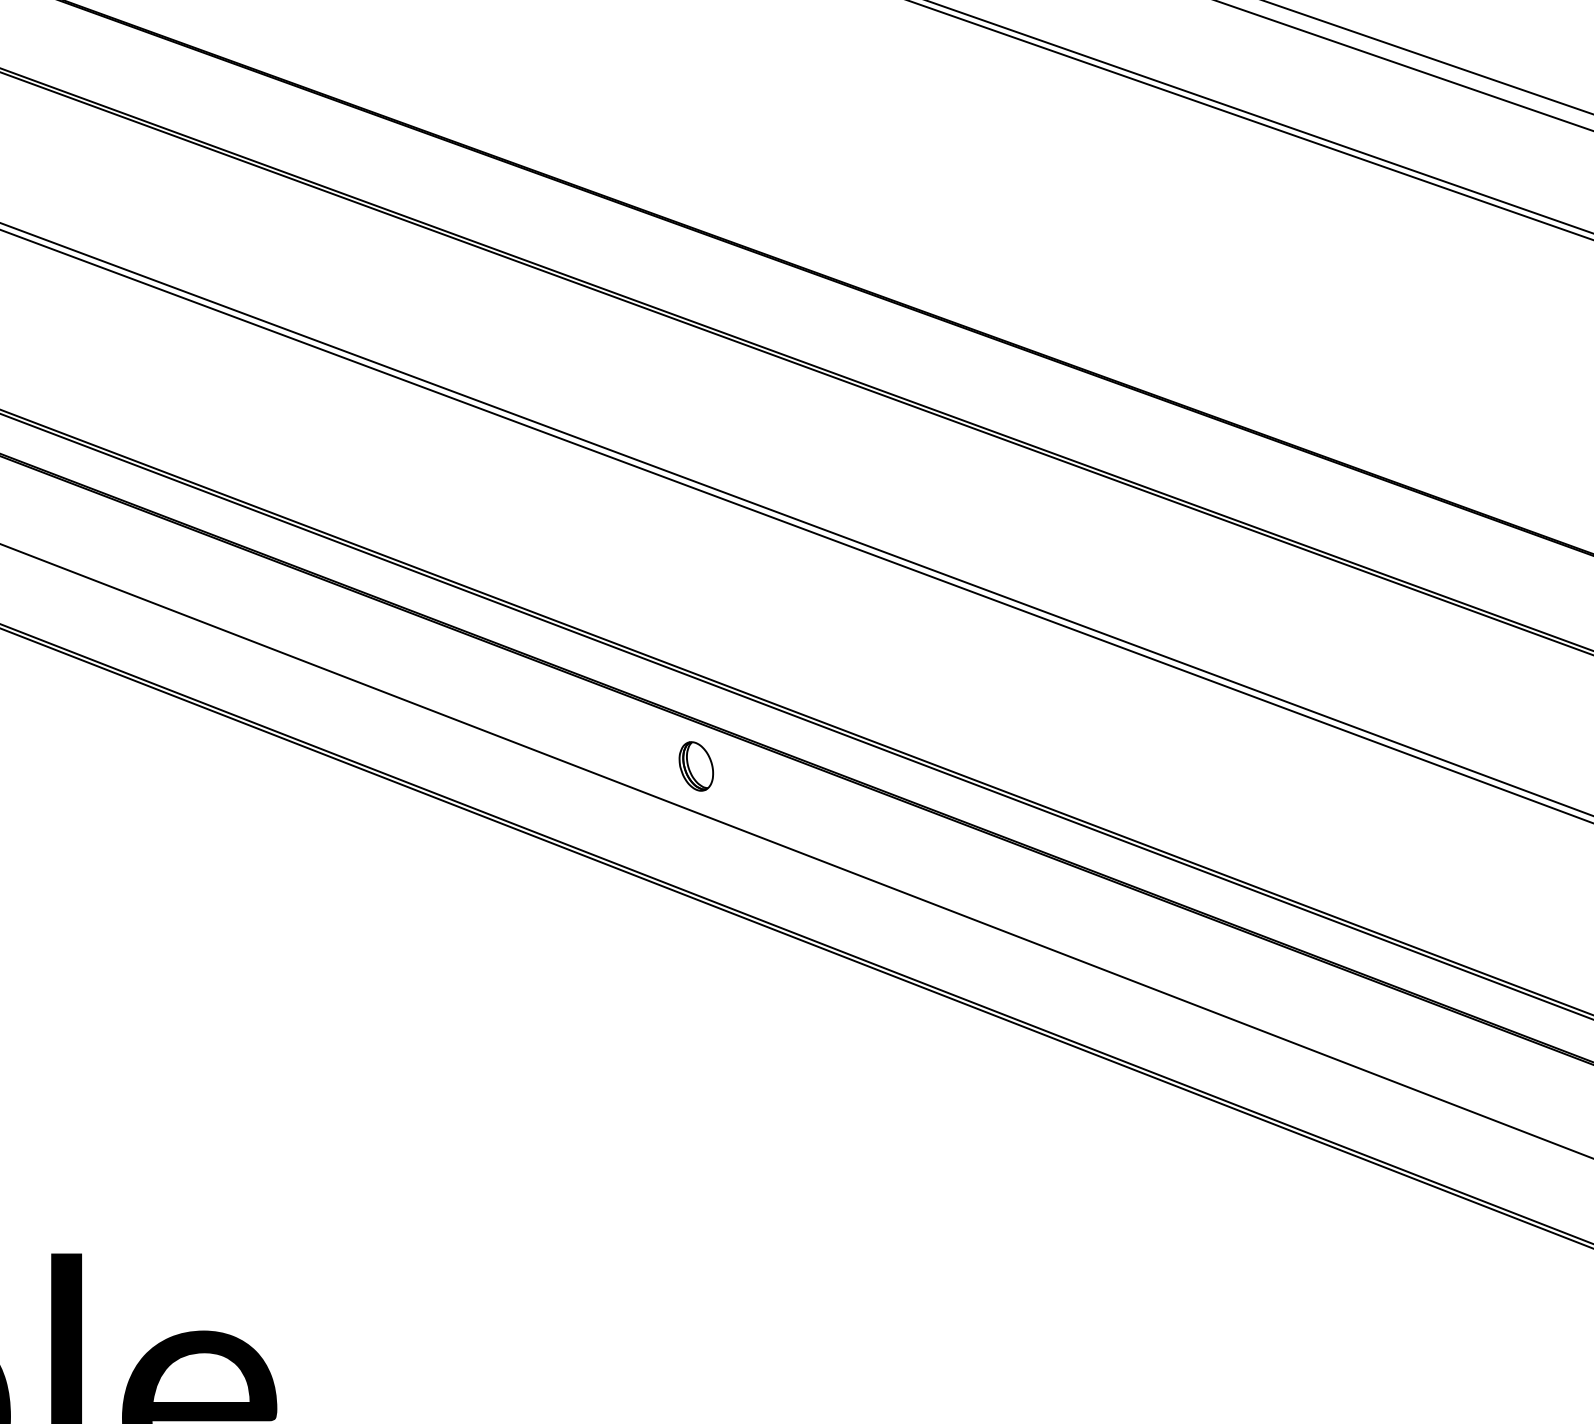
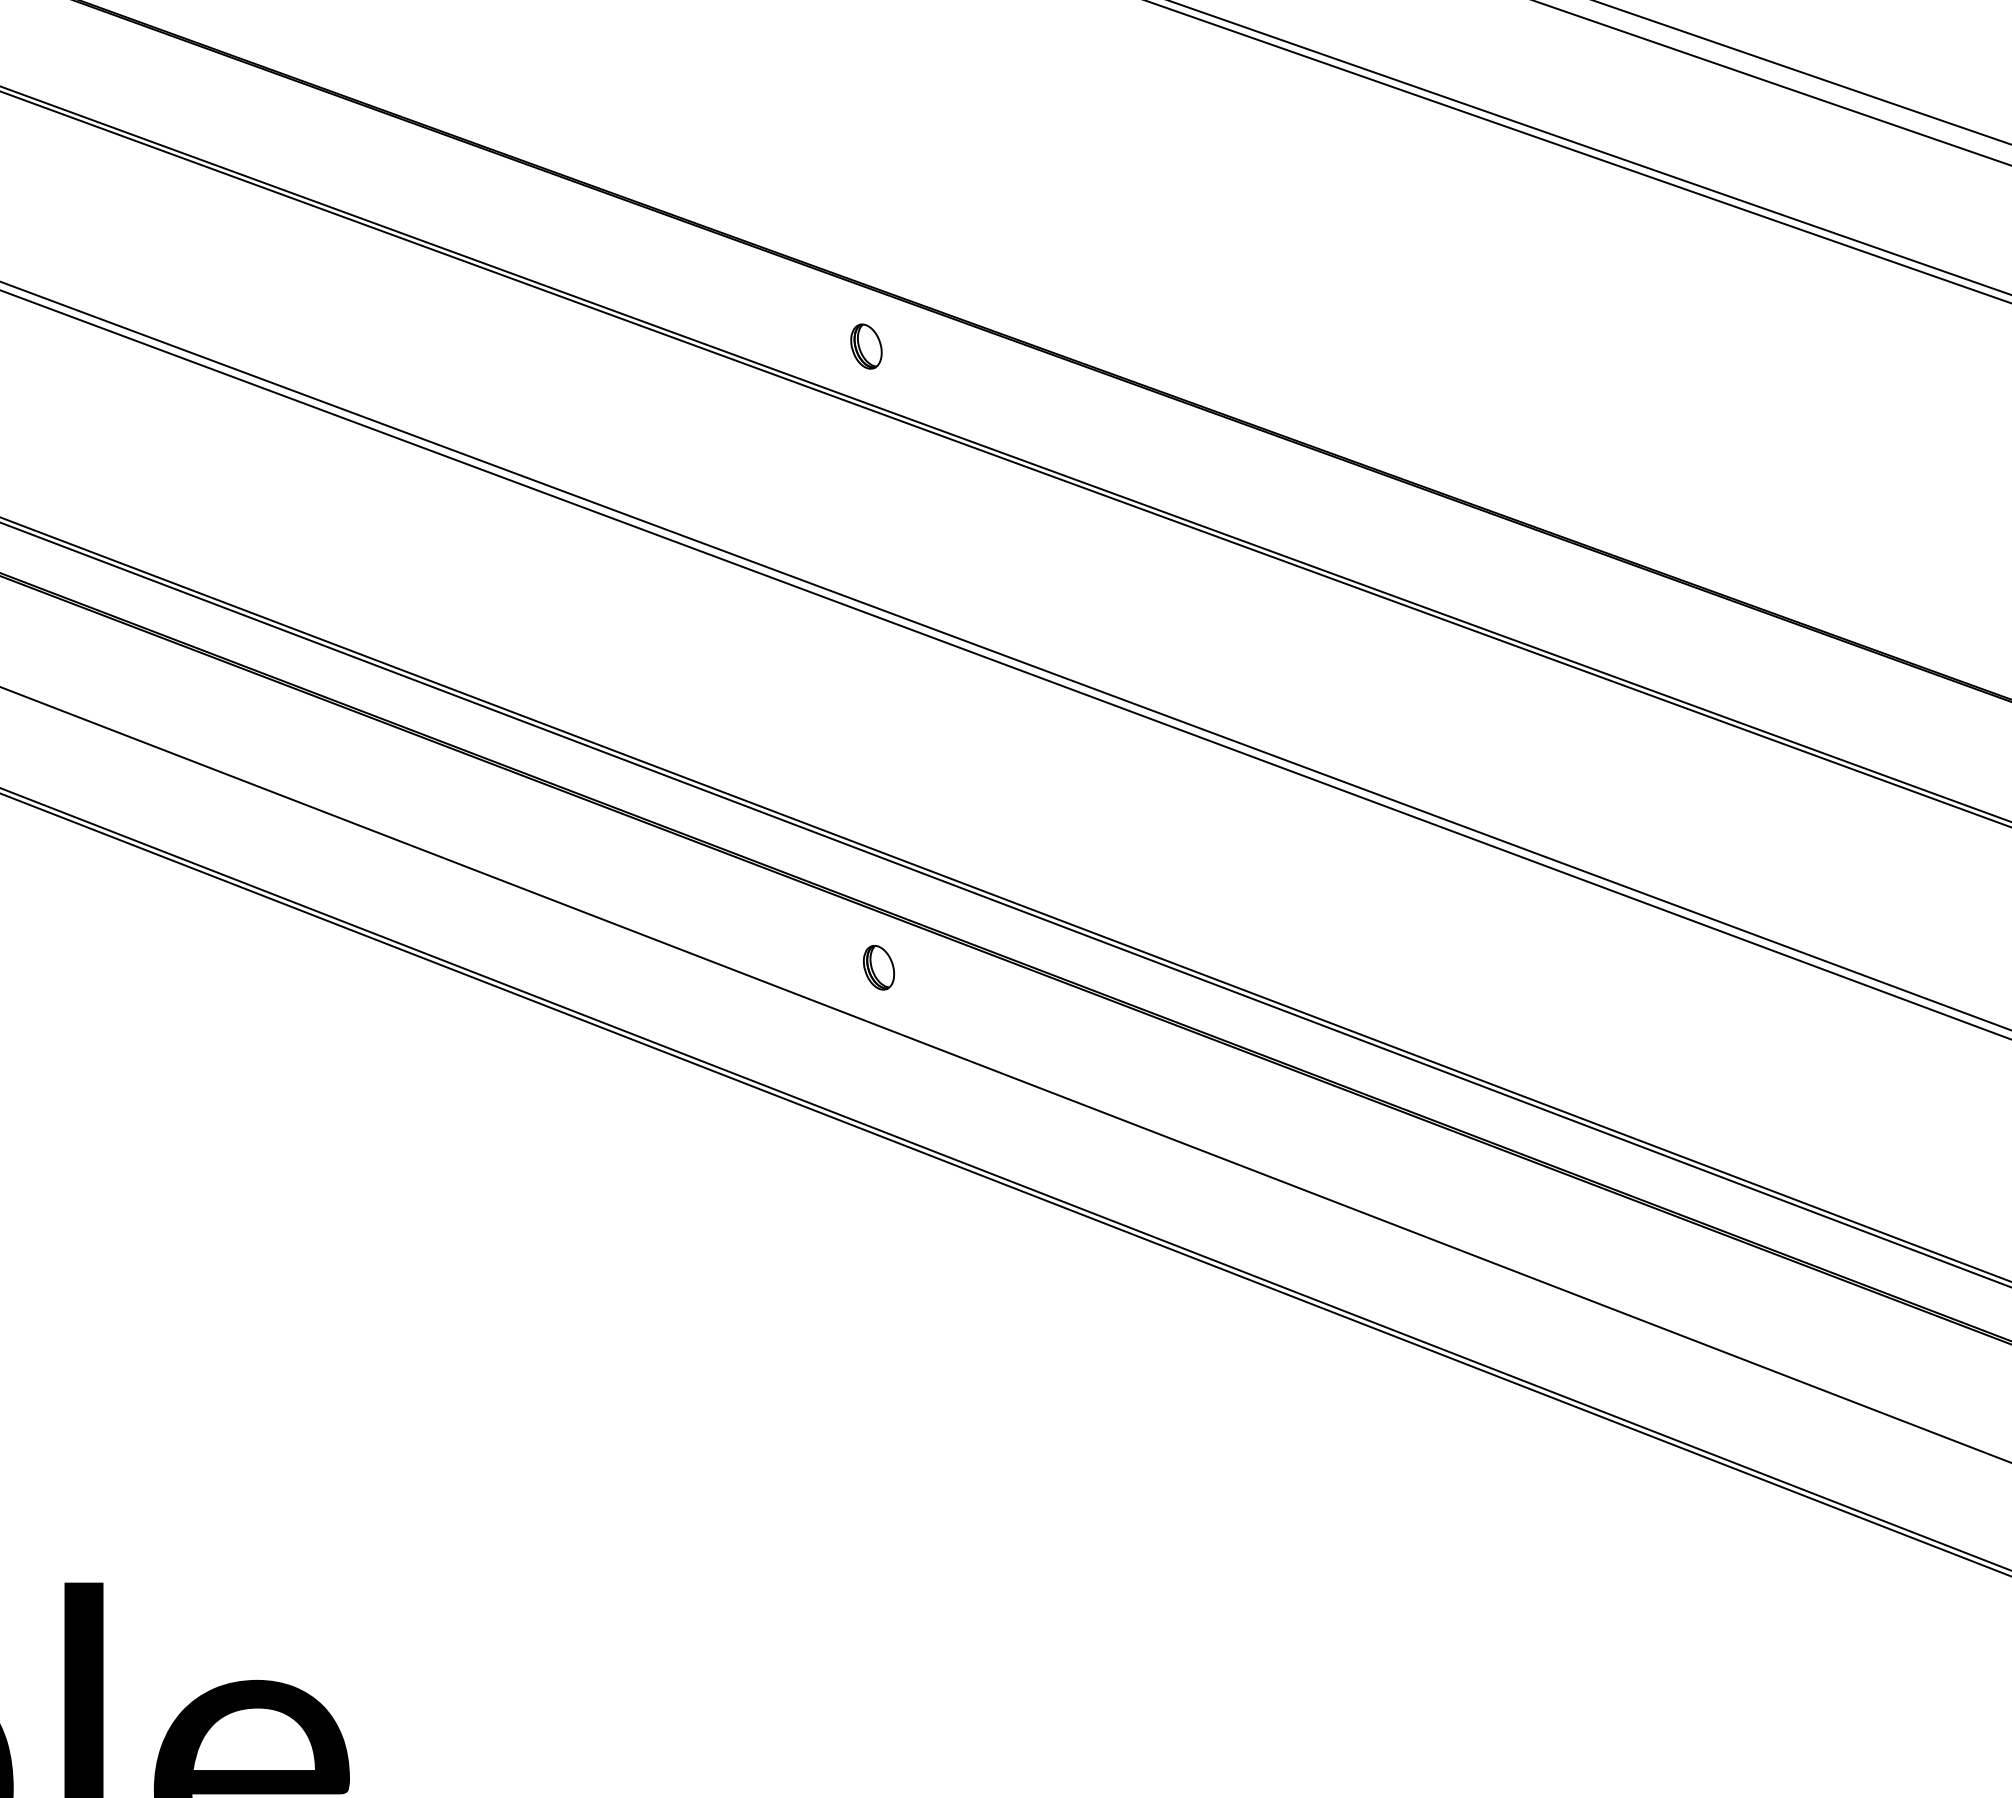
part: (686, 274) -> (866, 346), added
part: (696, 766) -> (879, 967), size x0.71

